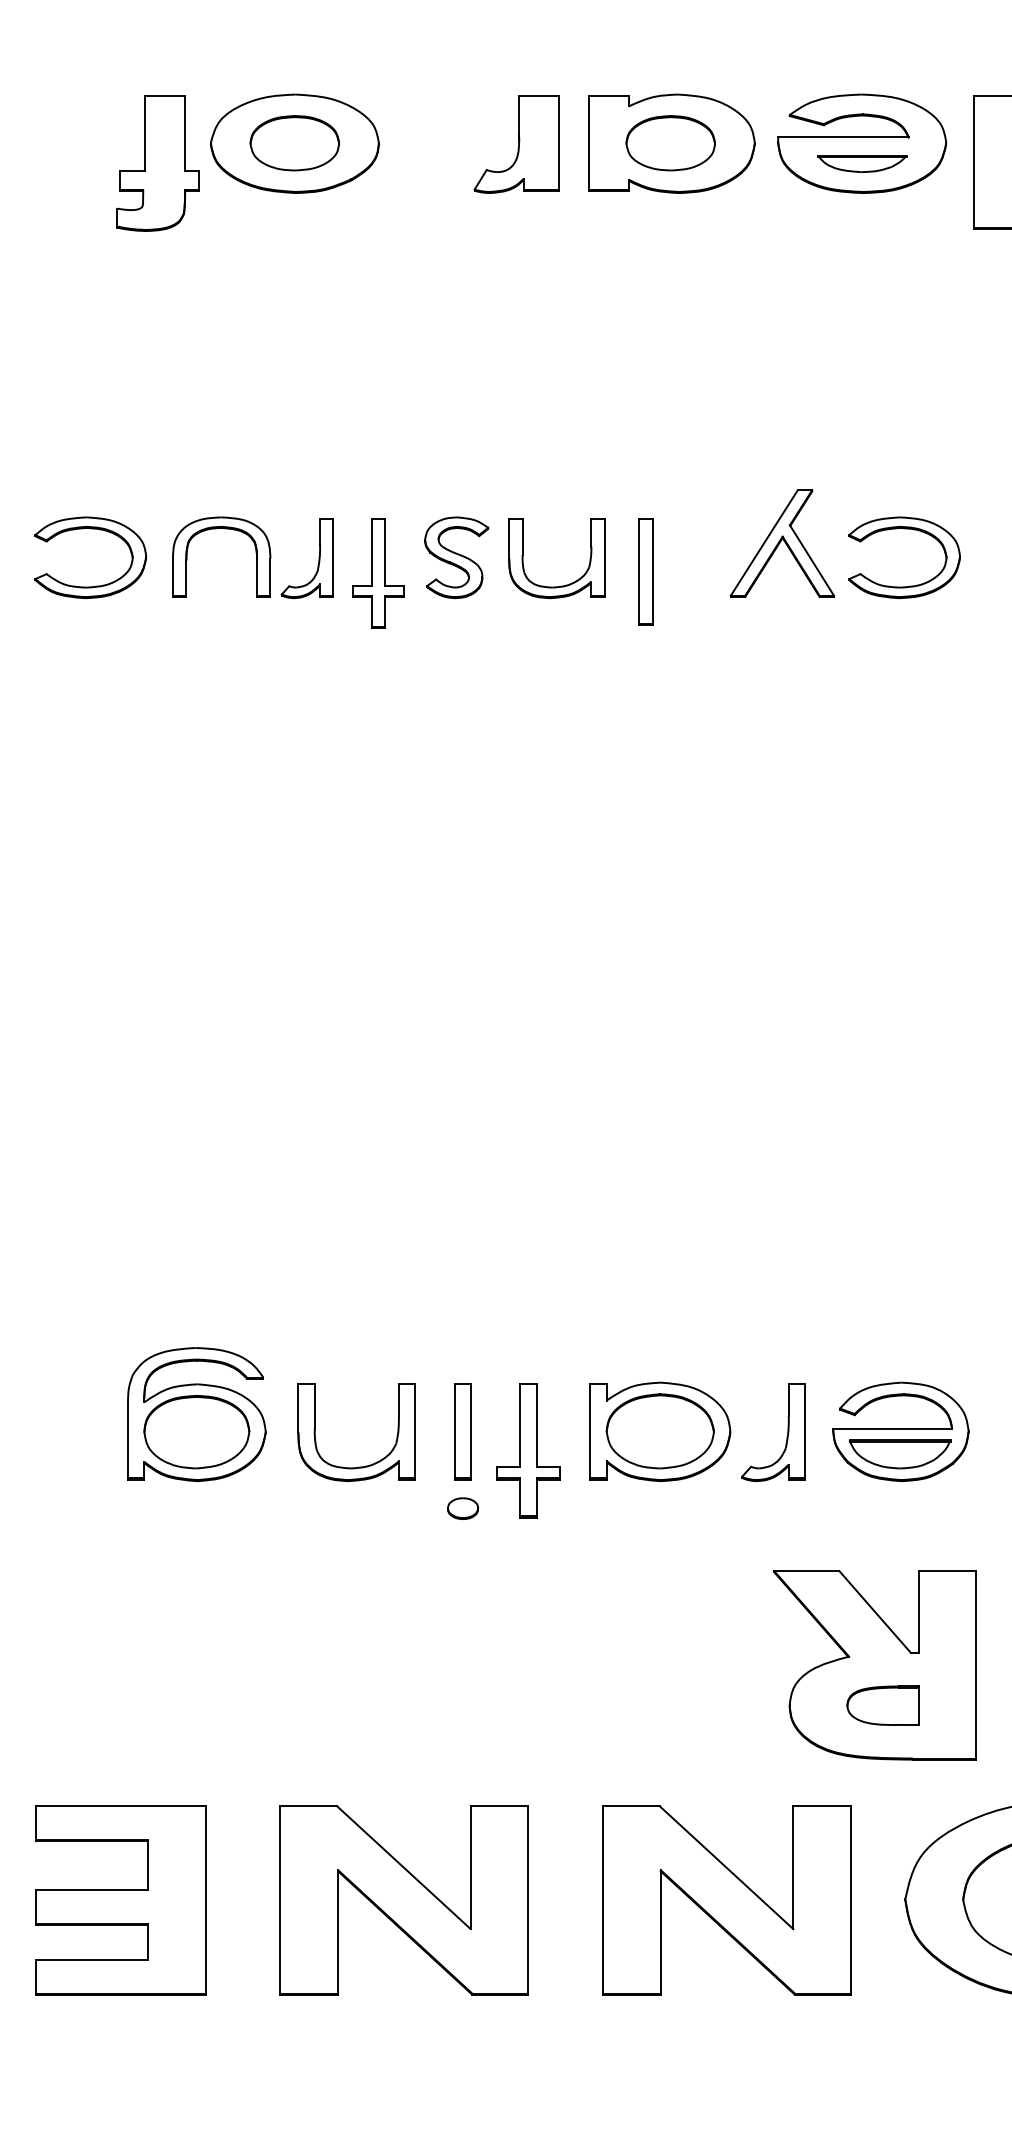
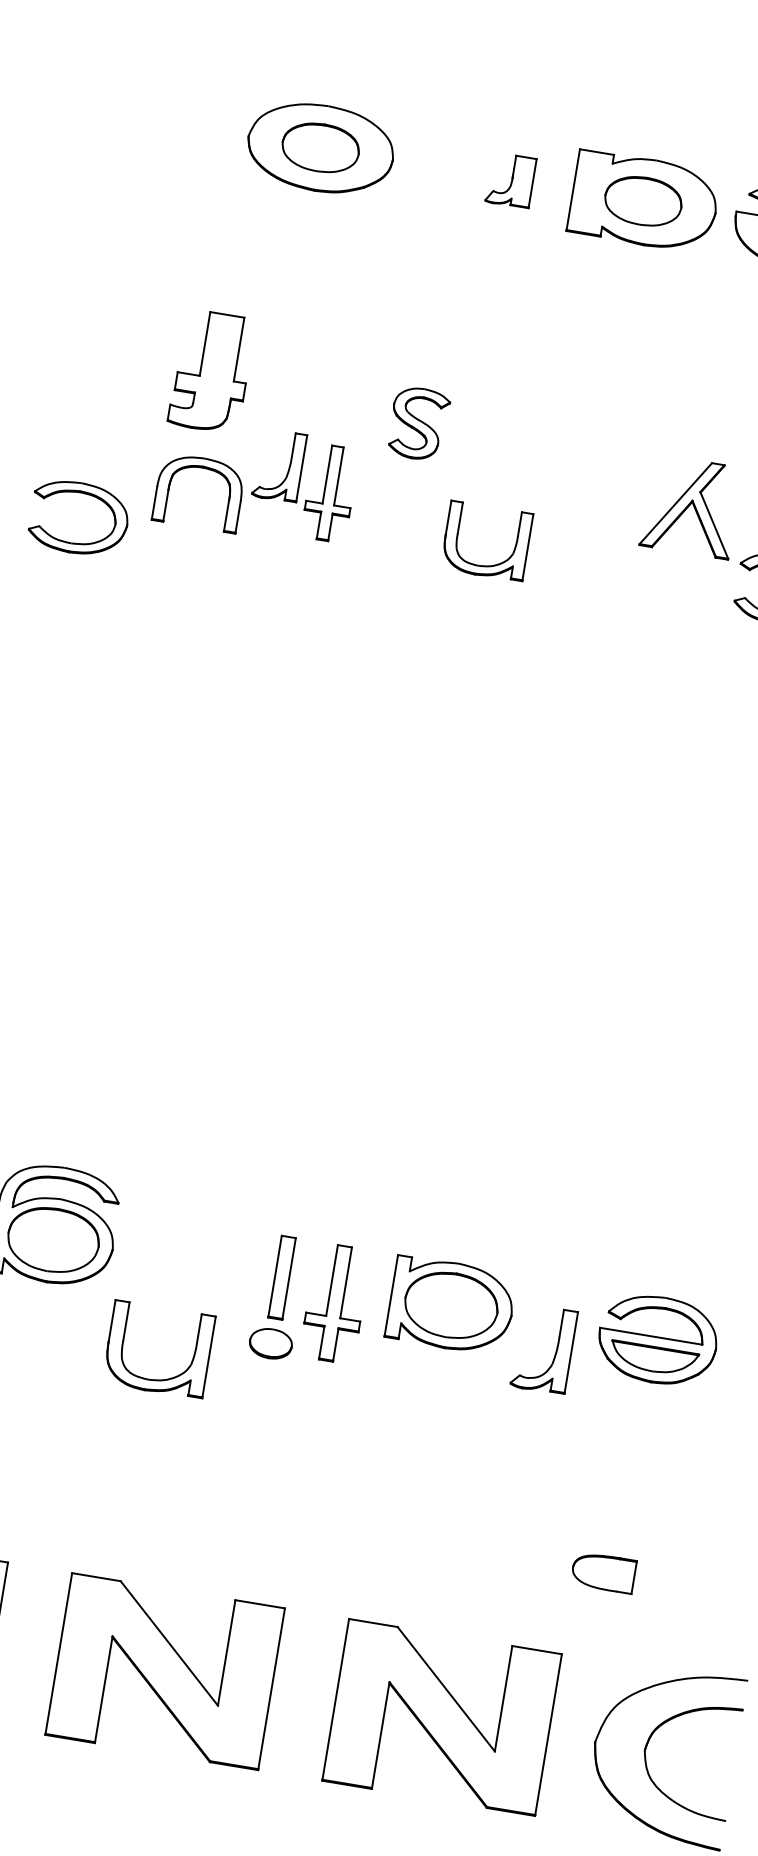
part: (516, 144) -> (510, 180), size x0.6
part: (157, 163) -> (211, 371), moved
part: (90, 529) -> (83, 494), moved
part: (781, 543) -> (690, 506), moved
part: (456, 557) -> (418, 423), moved
part: (318, 558) -> (288, 467), moved
part: (645, 571) -> (560, 565), removed
part: (378, 573) -> (330, 493), moved
part: (786, 1436) -> (554, 1354), moved
part: (358, 1466) -> (155, 1379), moved
part: (463, 1508) -> (271, 1343), size x1.6
part: (874, 1665) -> (602, 1536), removed

